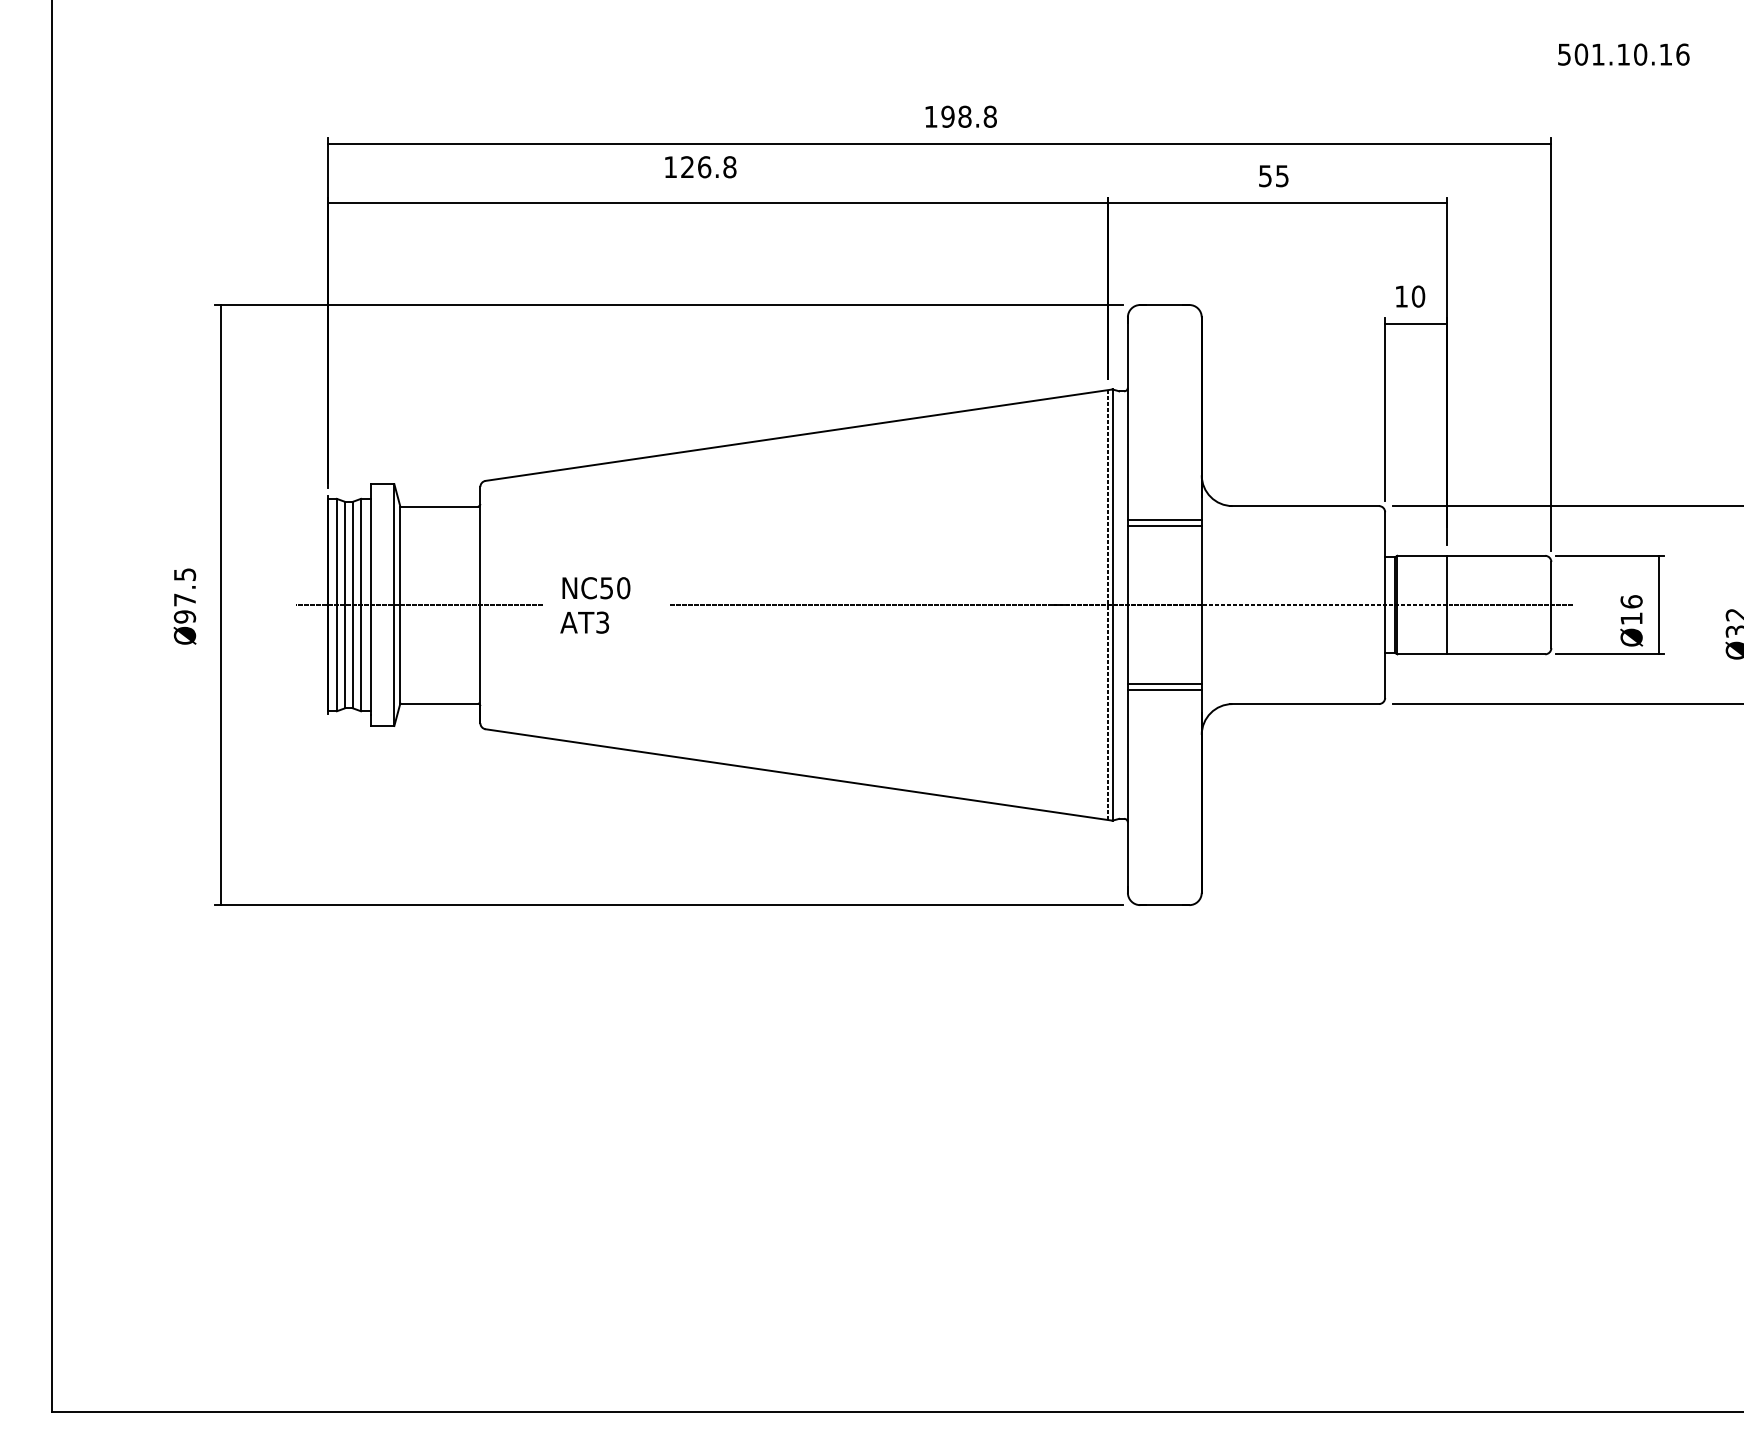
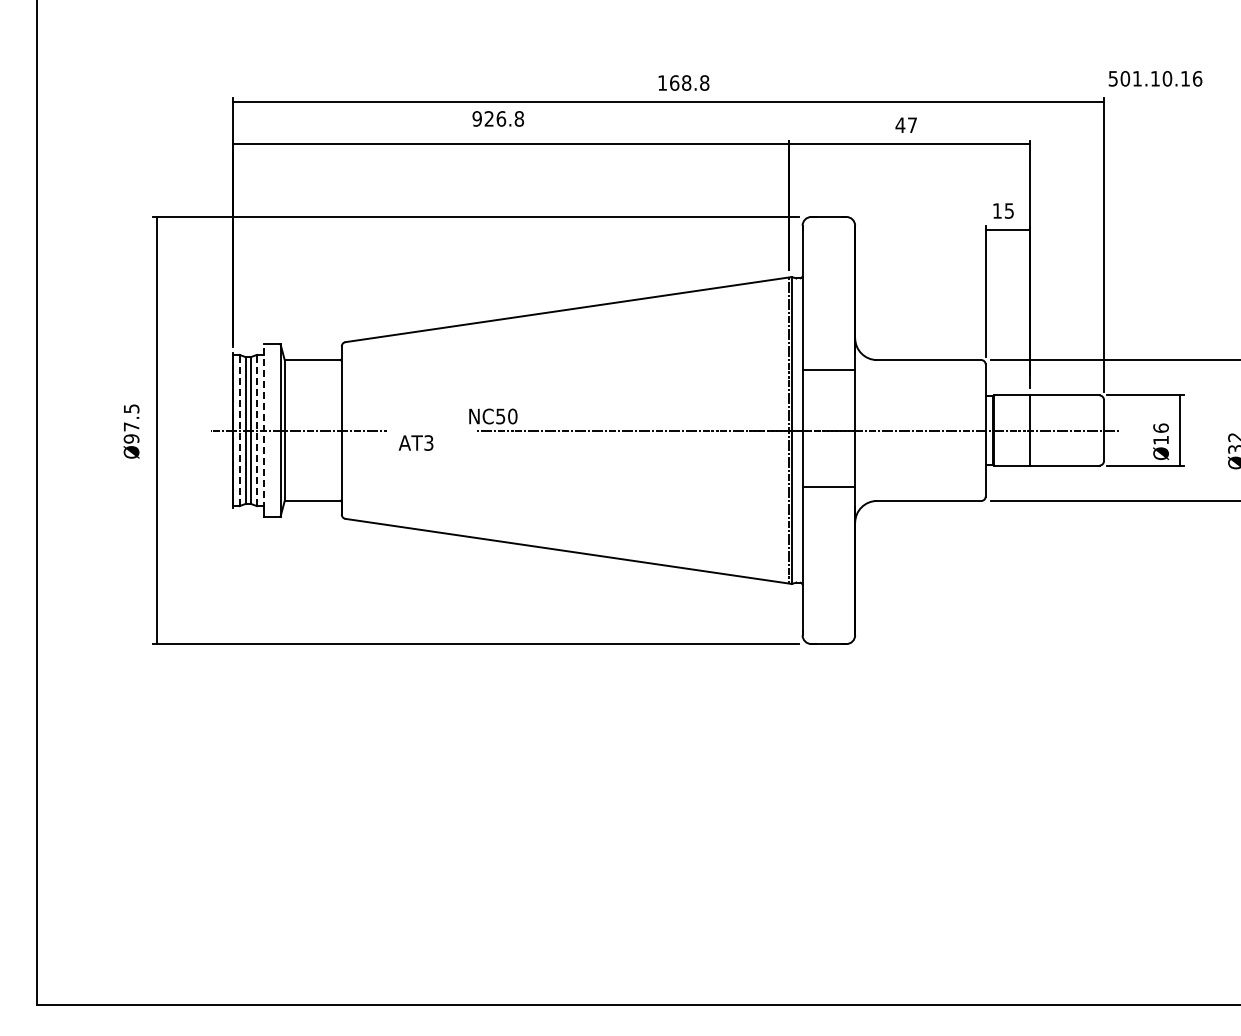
text: (1623, 54) -> (1155, 78), moved
text: (947, 116) -> (674, 82), 198.8 -> 168.8
text: (669, 166) -> (476, 118), 126.8 -> 926.8
text: (1272, 176) -> (905, 125), 55 -> 47
text: (1418, 295) -> (1009, 210), 10 -> 15
line: (1164, 526) -> (828, 374), removed
text: (596, 588) -> (493, 416), moved
line: (370, 599) -> (263, 426), solid -> dashed
line: (336, 605) -> (239, 430), solid -> dashed
line: (360, 605) -> (256, 430), solid -> dashed
line: (1164, 690) -> (828, 491), removed

